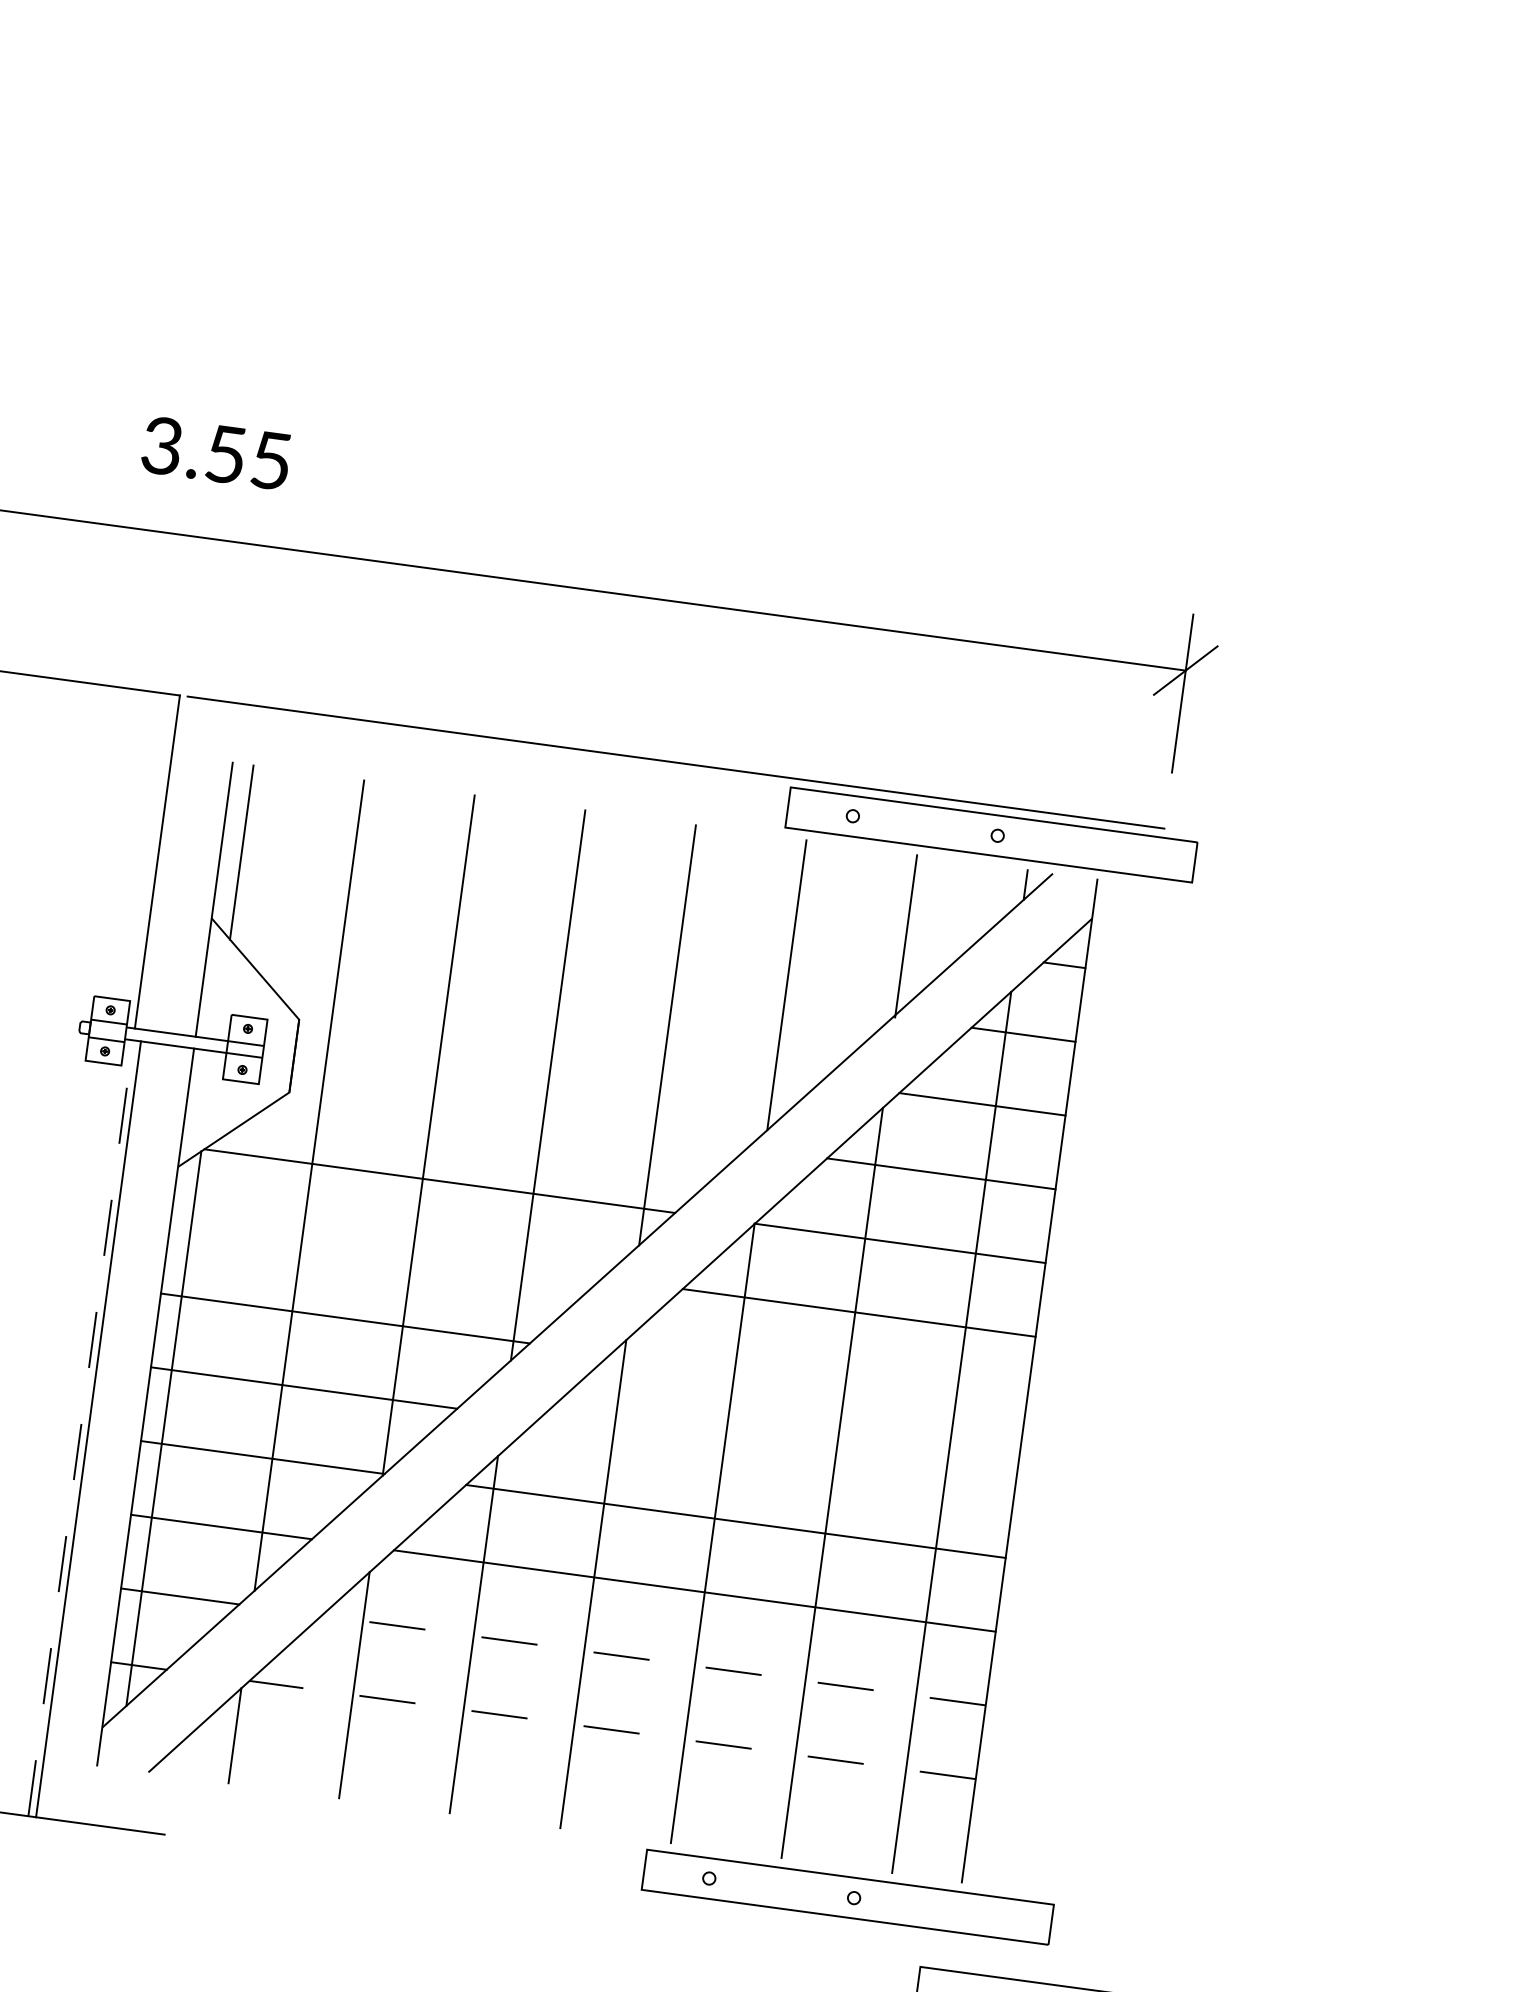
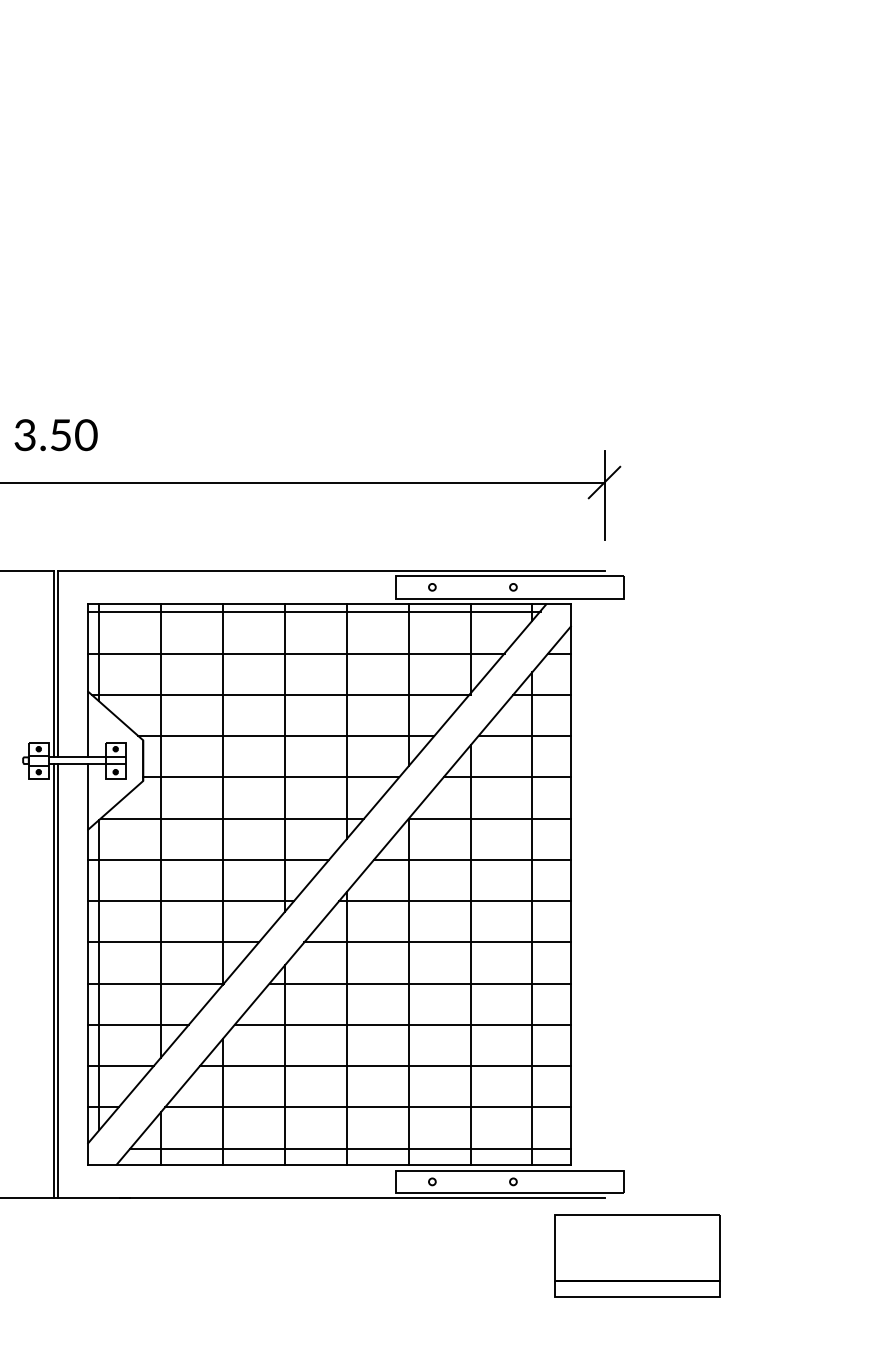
text: (271, 461) -> (86, 435), 3.55 -> 3.50
line: (664, 822) -> (329, 604), added
line: (634, 832) -> (313, 612), added
line: (164, 863) -> (57, 664), added
line: (592, 901) -> (295, 653), added
line: (555, 971) -> (280, 694), added
line: (556, 1047) -> (286, 736), added
line: (519, 1117) -> (271, 777), added
line: (387, 1248) -> (208, 859), added
line: (818, 1383) -> (455, 901), added
line: (80, 1427) -> (53, 980), dashed -> solid
line: (776, 1452) -> (437, 942), added
line: (653, 1661) -> (385, 1066), dashed -> solid
line: (611, 1729) -> (367, 1107), dashed -> solid
line: (571, 1799) -> (350, 1148), added
line: (529, 1824) -> (329, 1165), added
line: (580, 1891) -> (362, 1198), added

